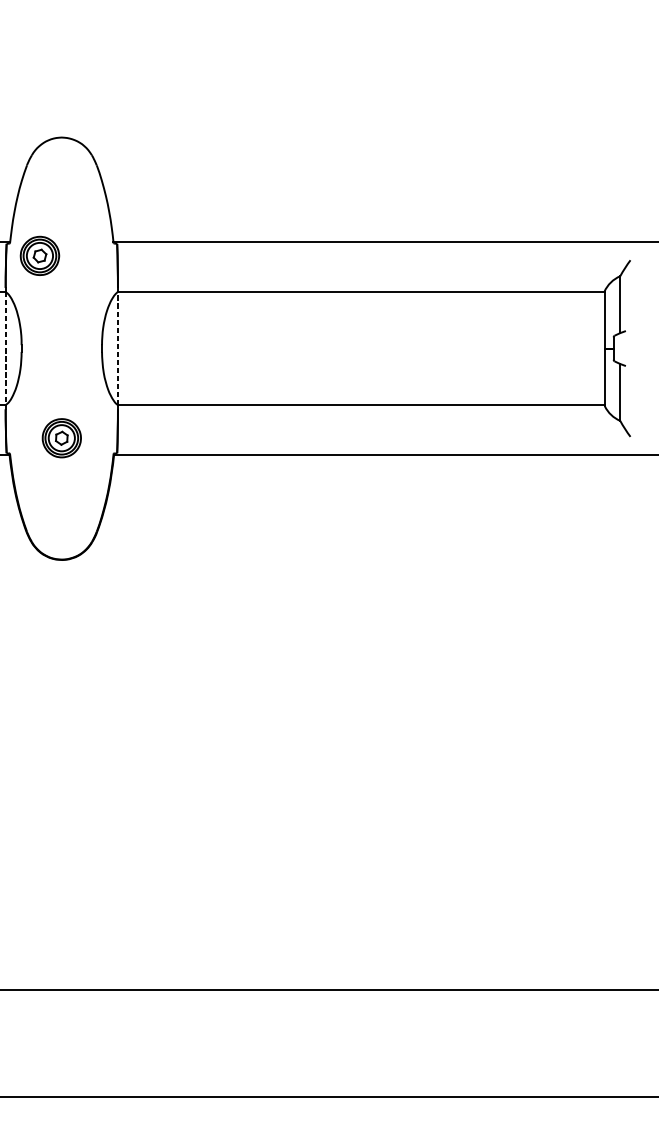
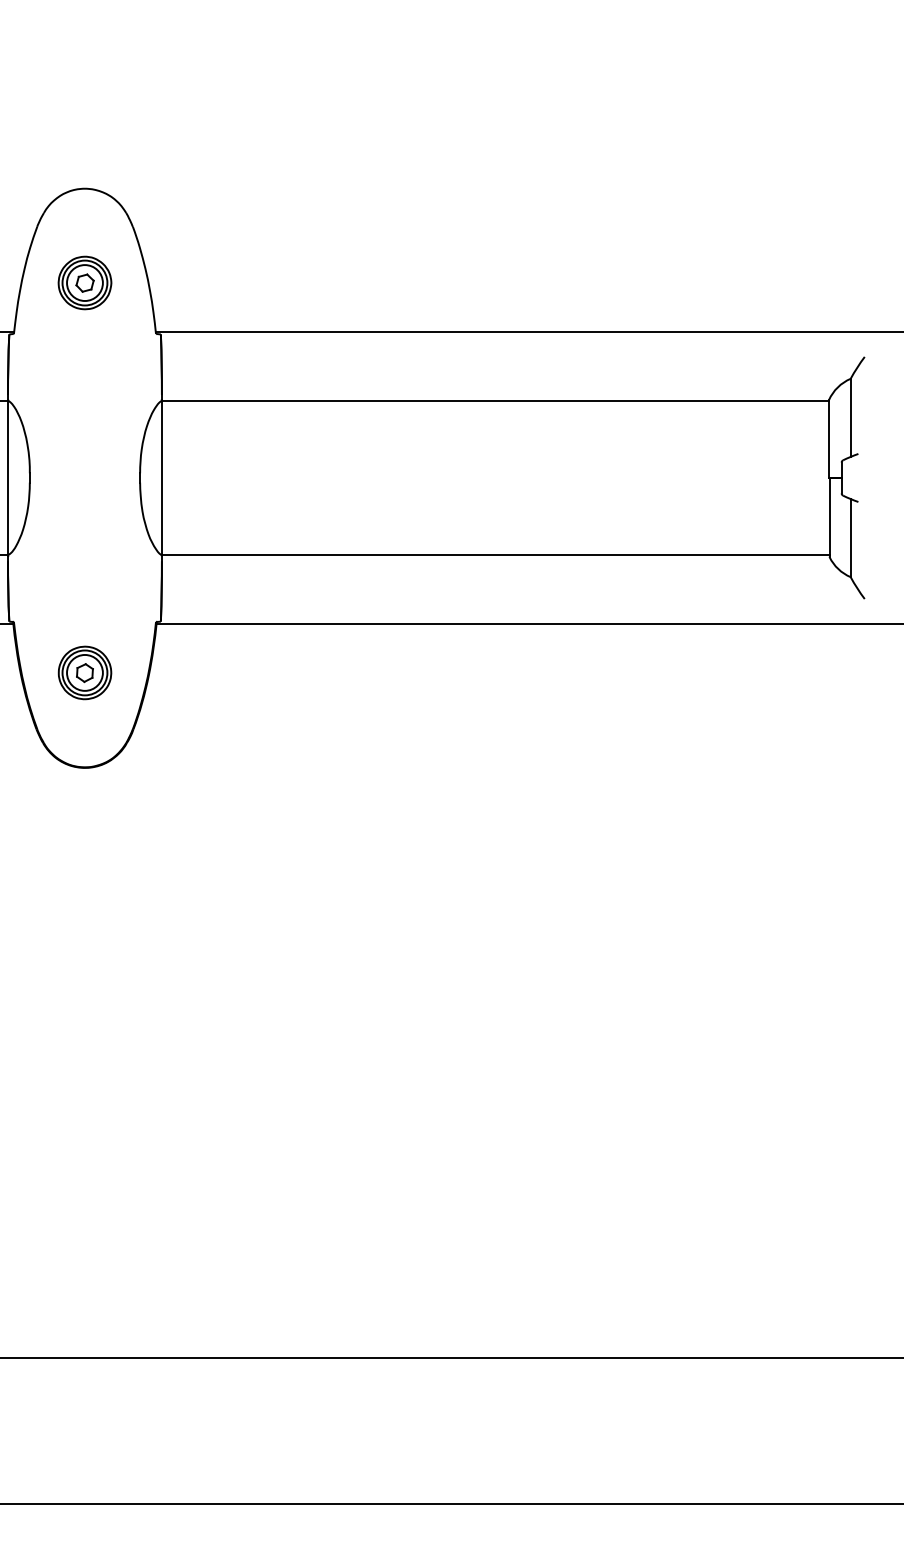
part: (39, 255) -> (84, 282), moved
line: (6, 348) -> (8, 478), dashed -> solid
line: (117, 348) -> (161, 477), dashed -> solid
part: (61, 437) -> (84, 672), moved

